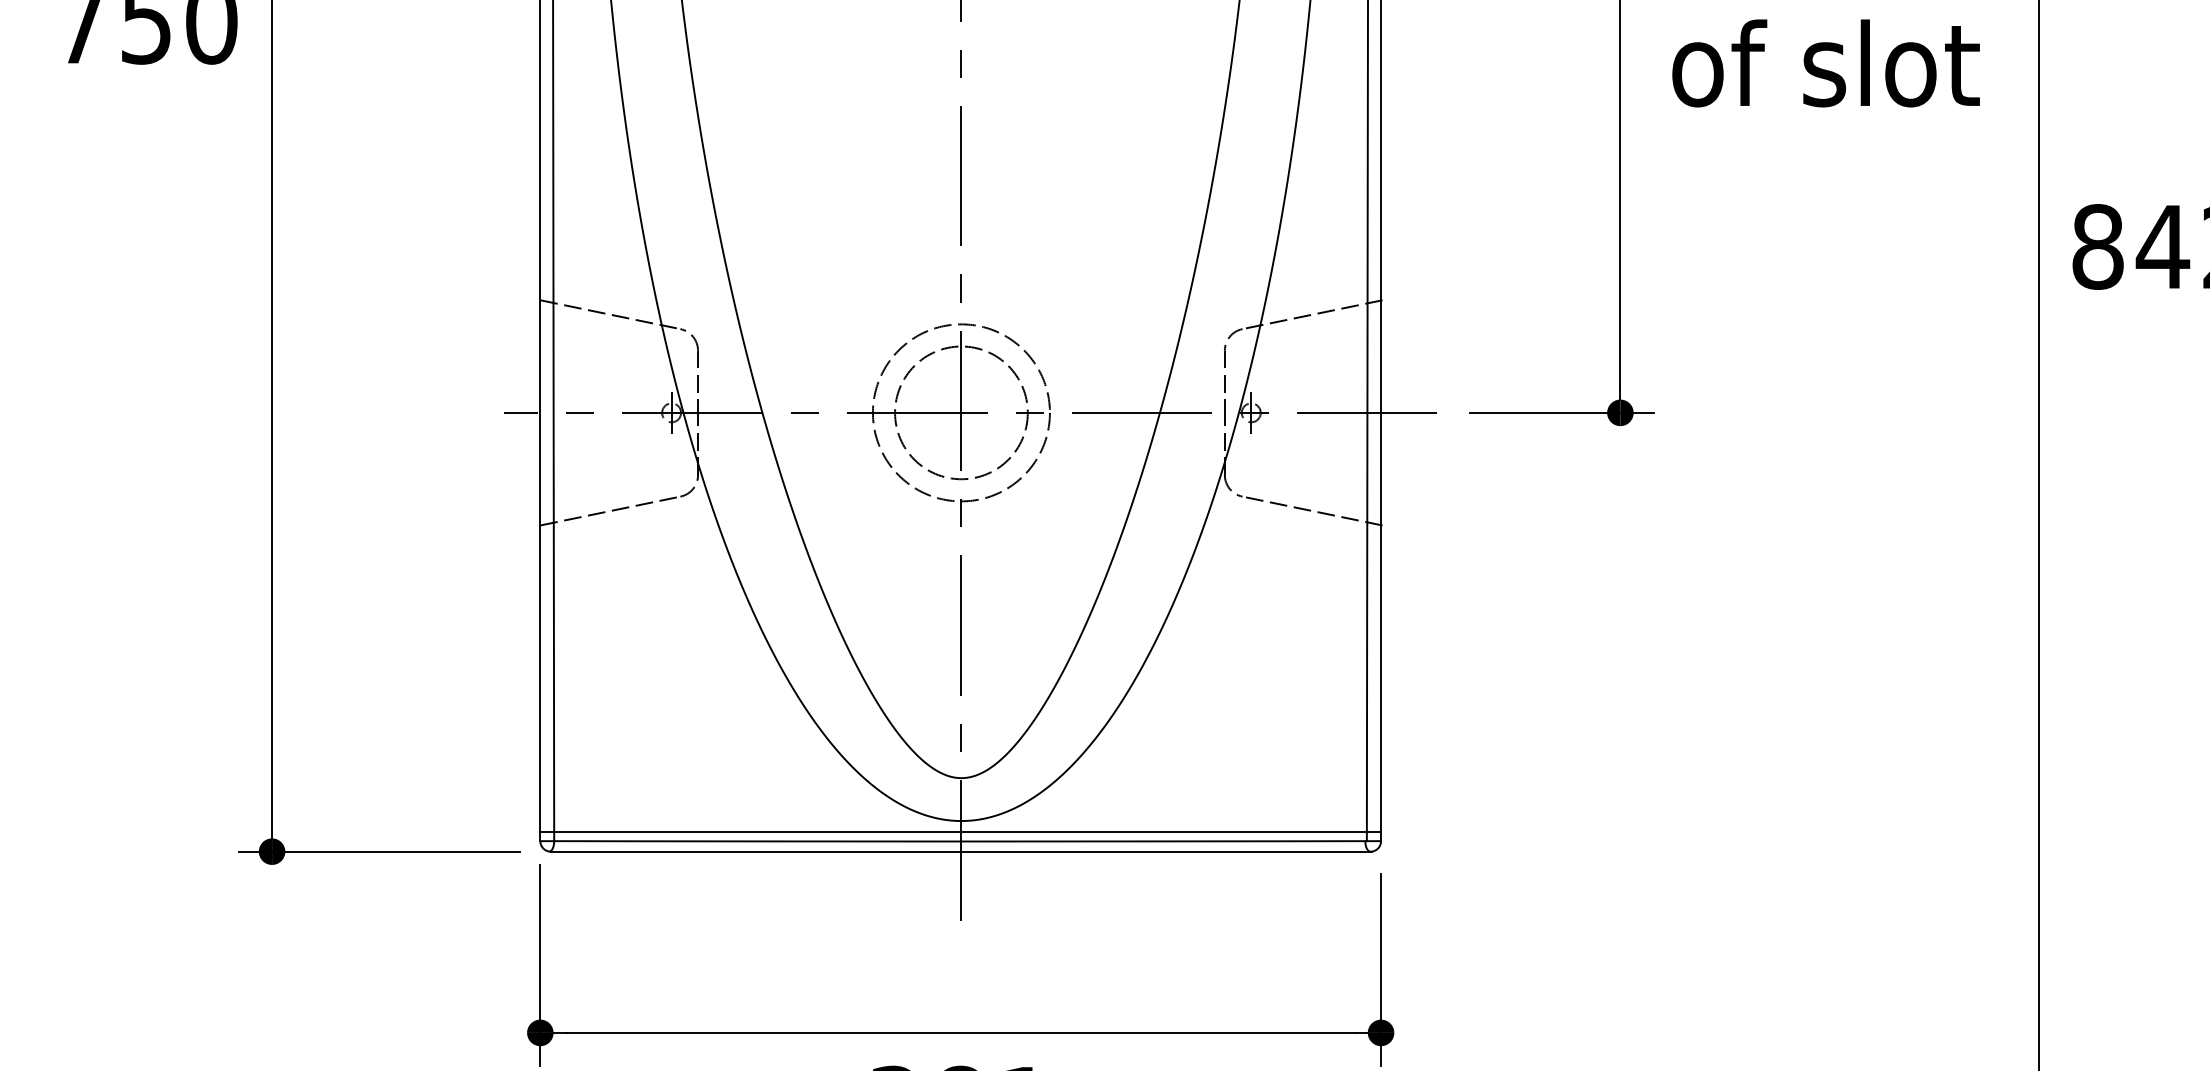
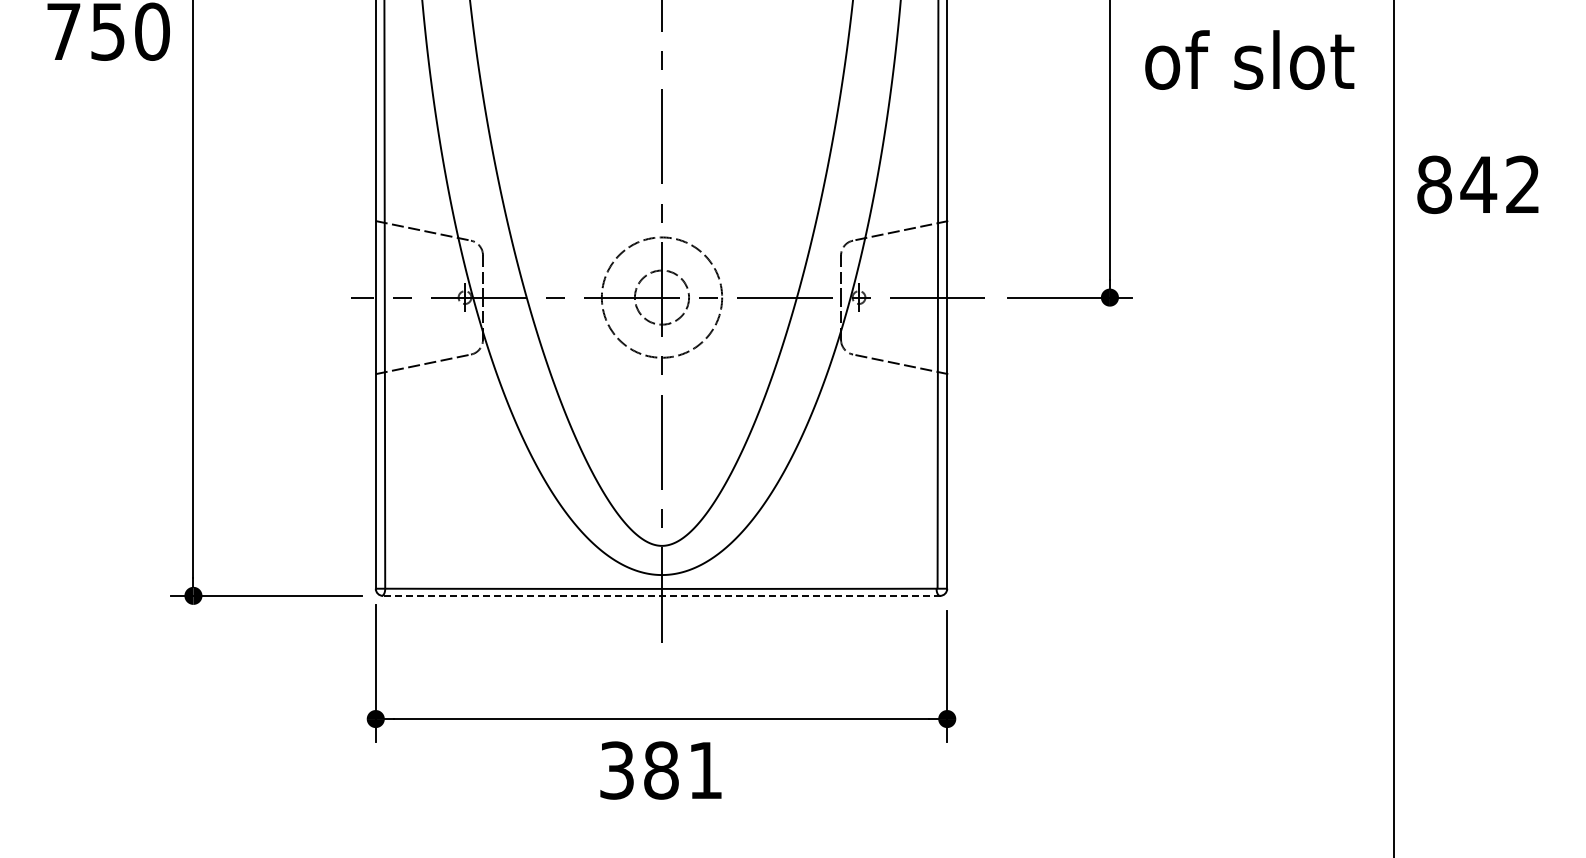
circle: (960, 412) -> (661, 297), size x0.6
line: (960, 832) -> (661, 582), removed
line: (960, 851) -> (661, 595), solid -> dashed

